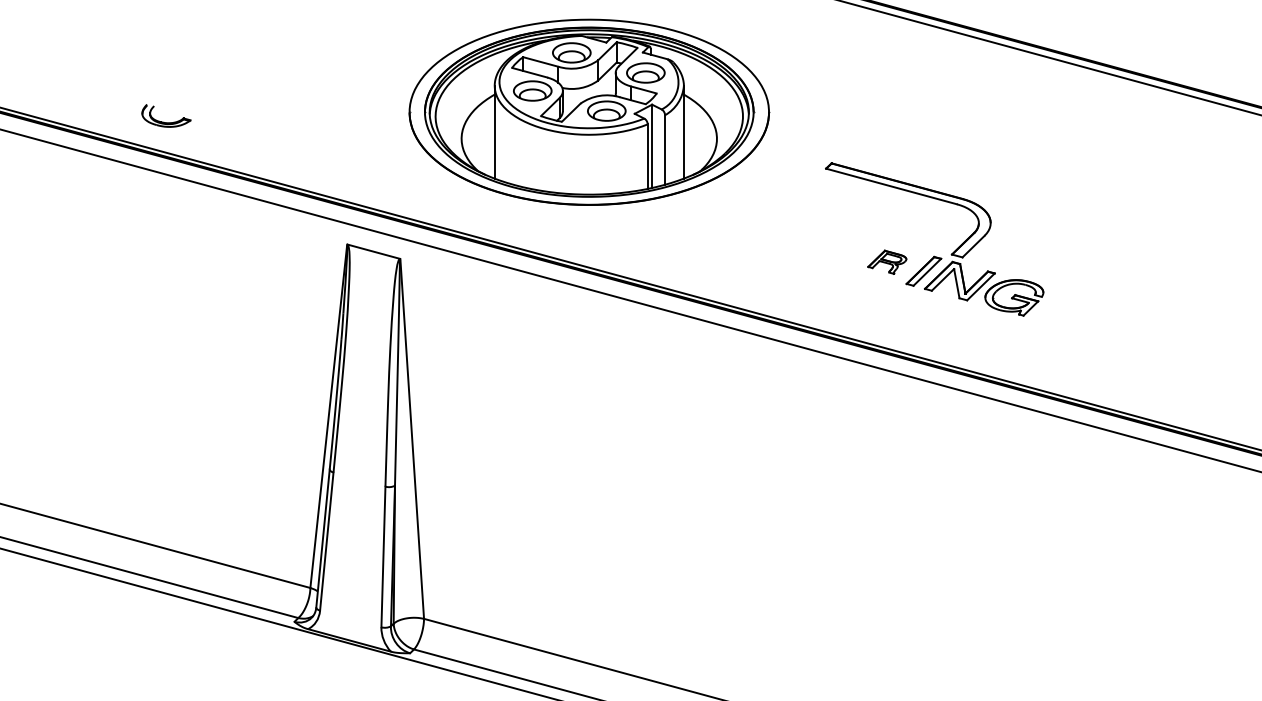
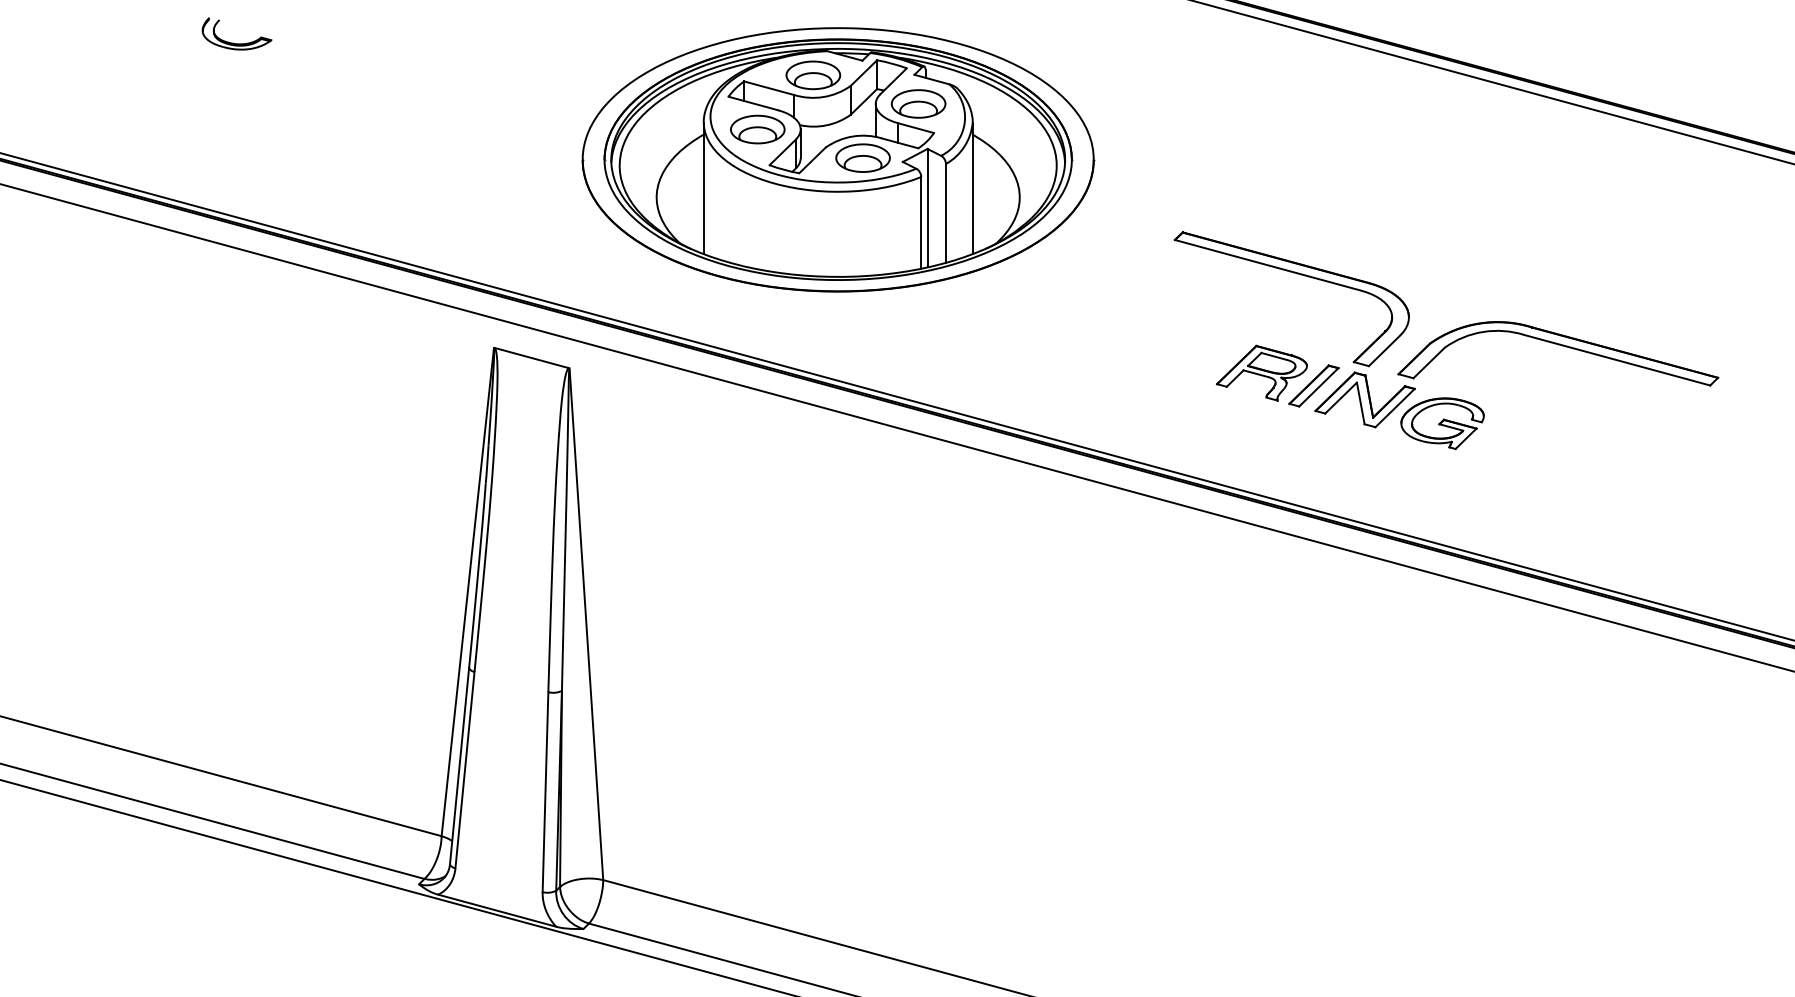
part: (164, 121) -> (233, 42), moved
part: (1095, 242) -> (1558, 345), added
part: (887, 261) -> (1261, 372), size x1.67

